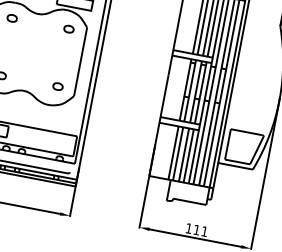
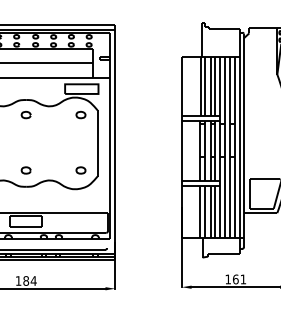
text: (196, 230) -> (235, 279), 111 -> 161

